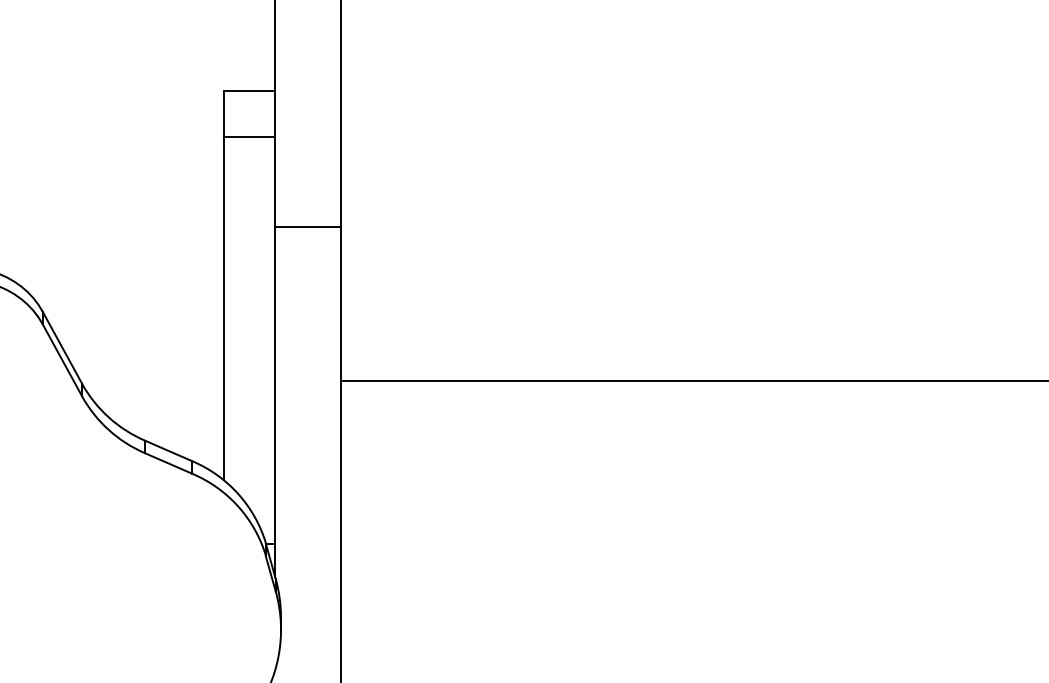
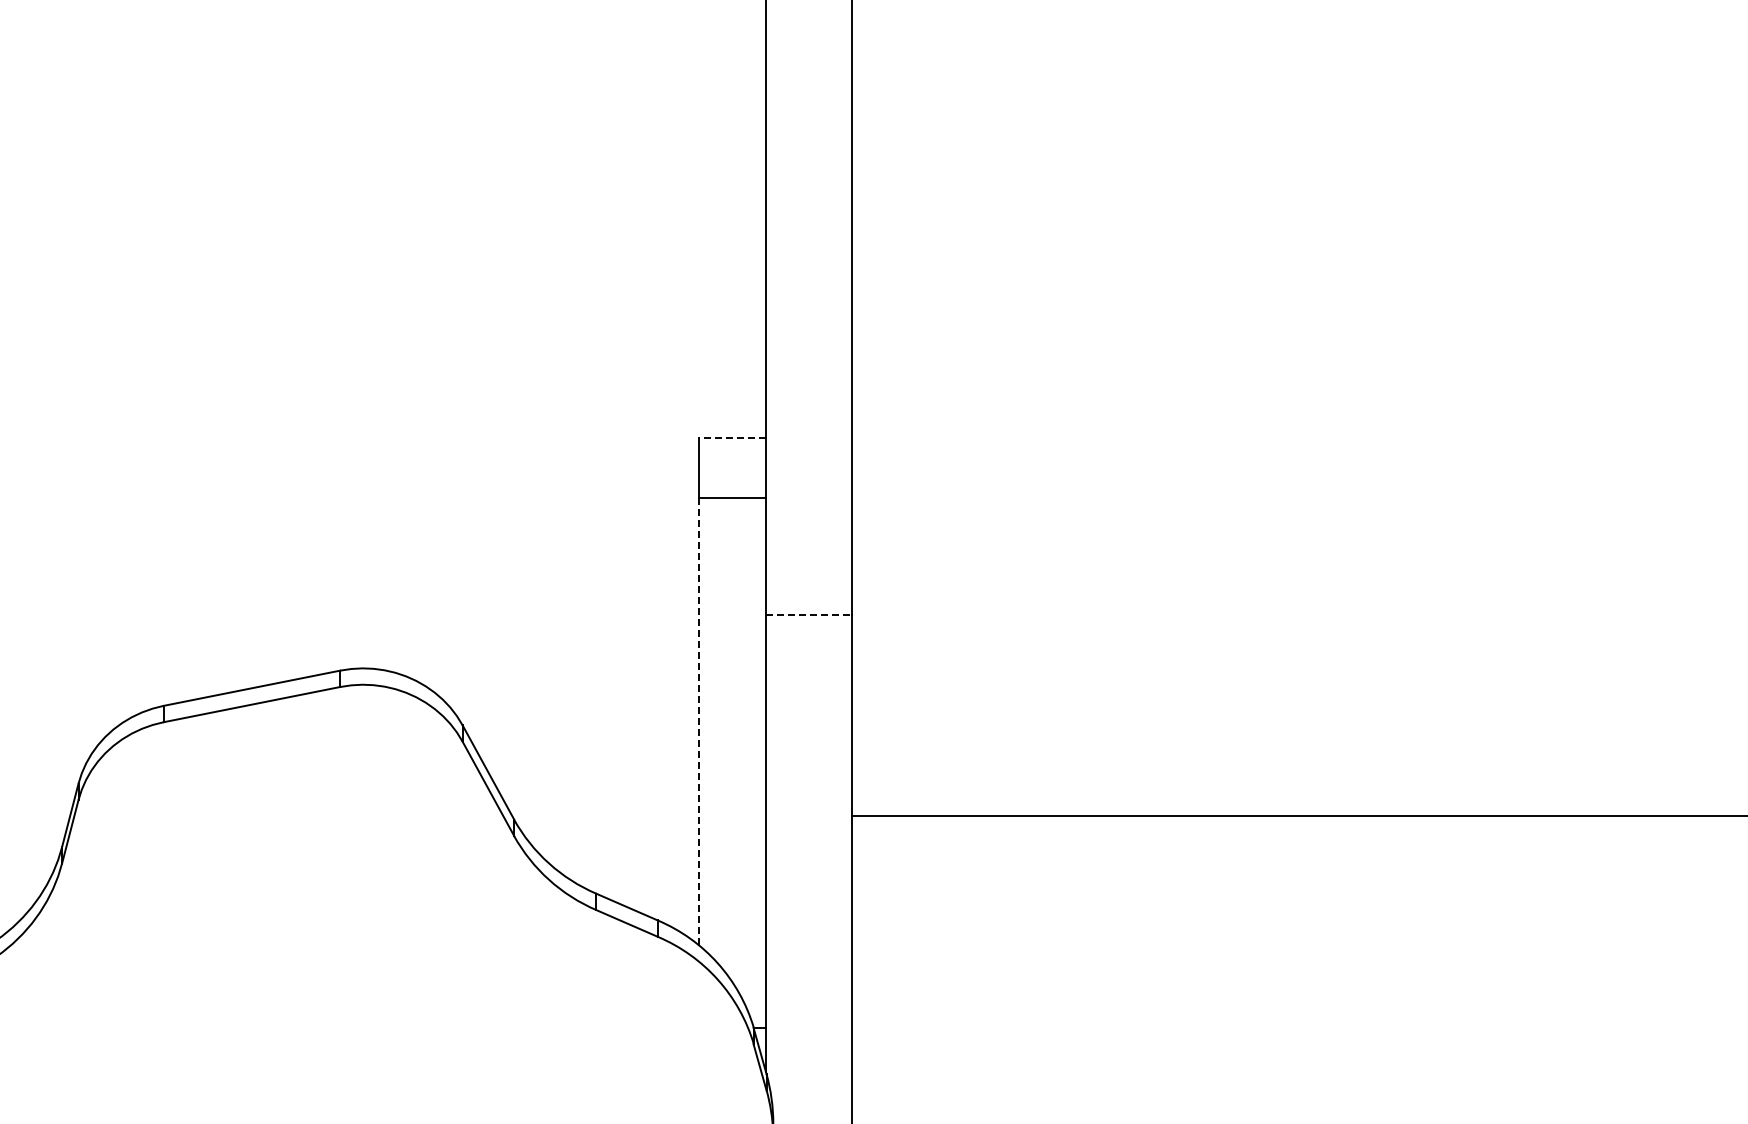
line: (248, 90) -> (731, 437), solid -> dashed
line: (308, 227) -> (809, 615), solid -> dashed
line: (223, 308) -> (698, 721), solid -> dashed

